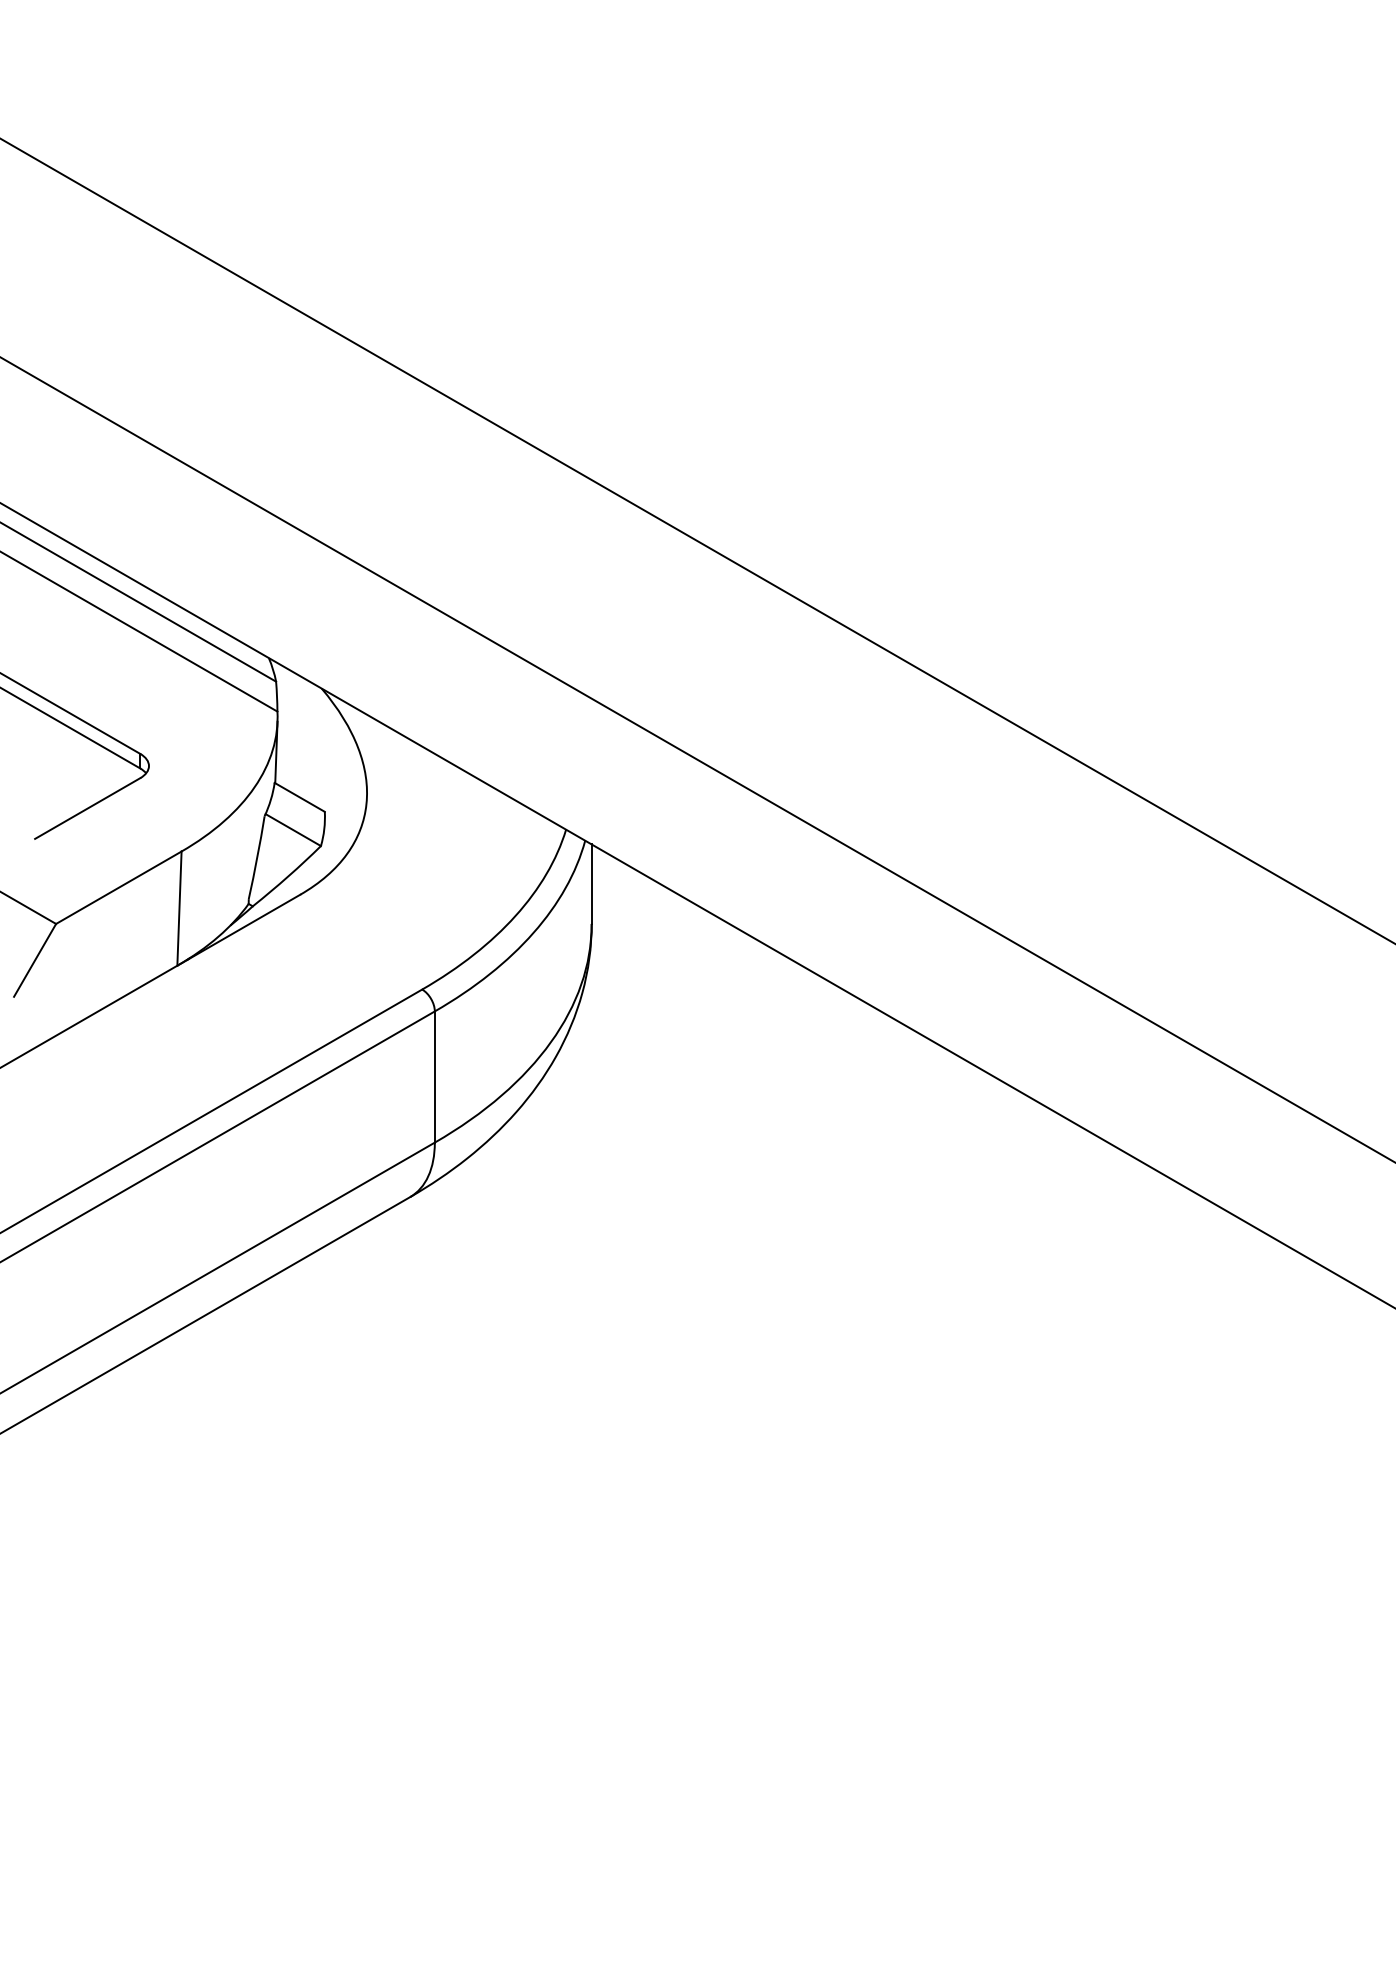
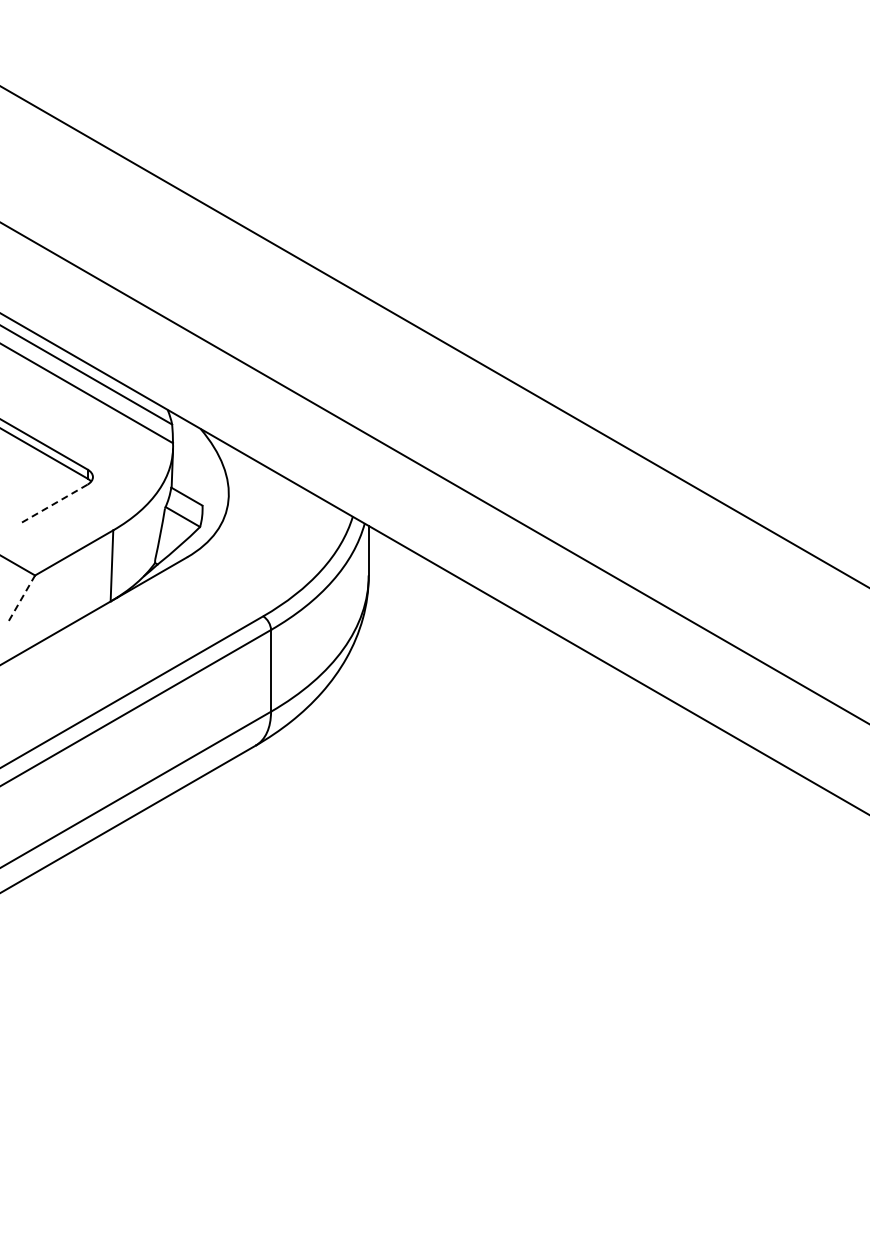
line: (87, 808) -> (54, 503), solid -> dashed
line: (35, 959) -> (22, 597), solid -> dashed

